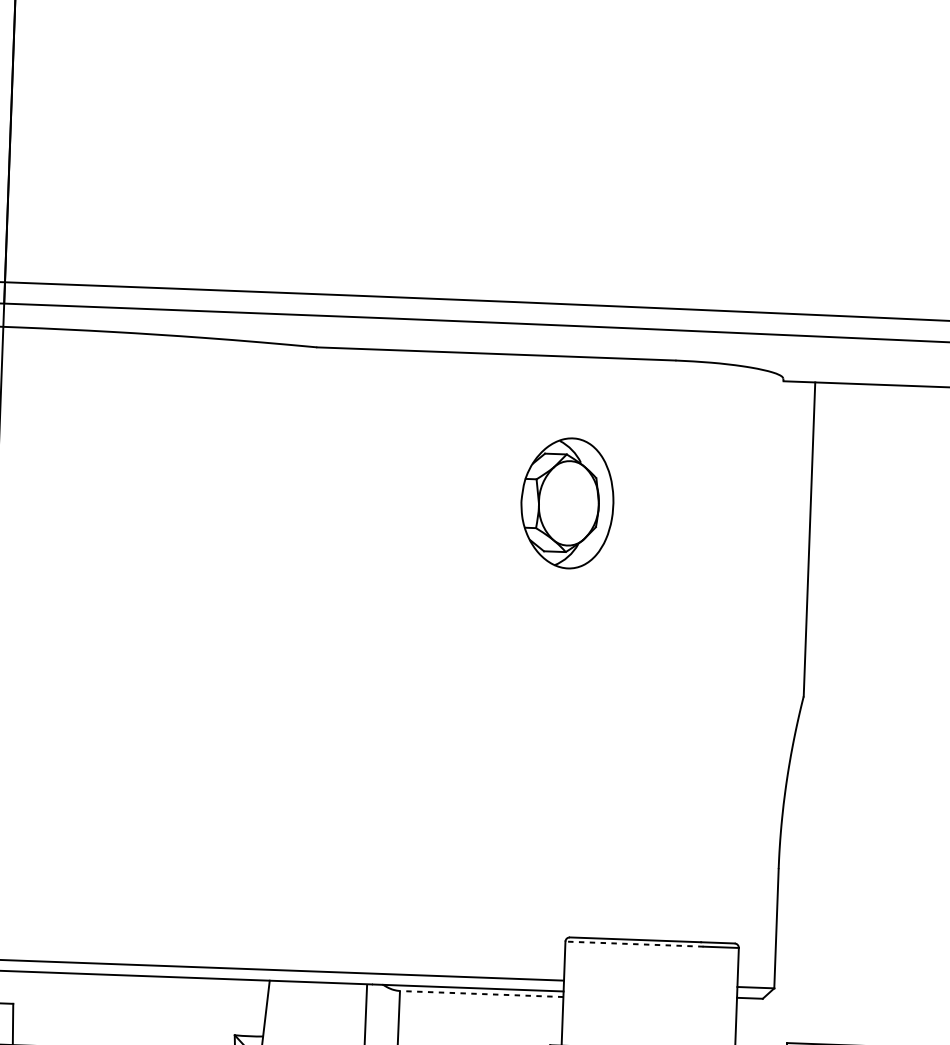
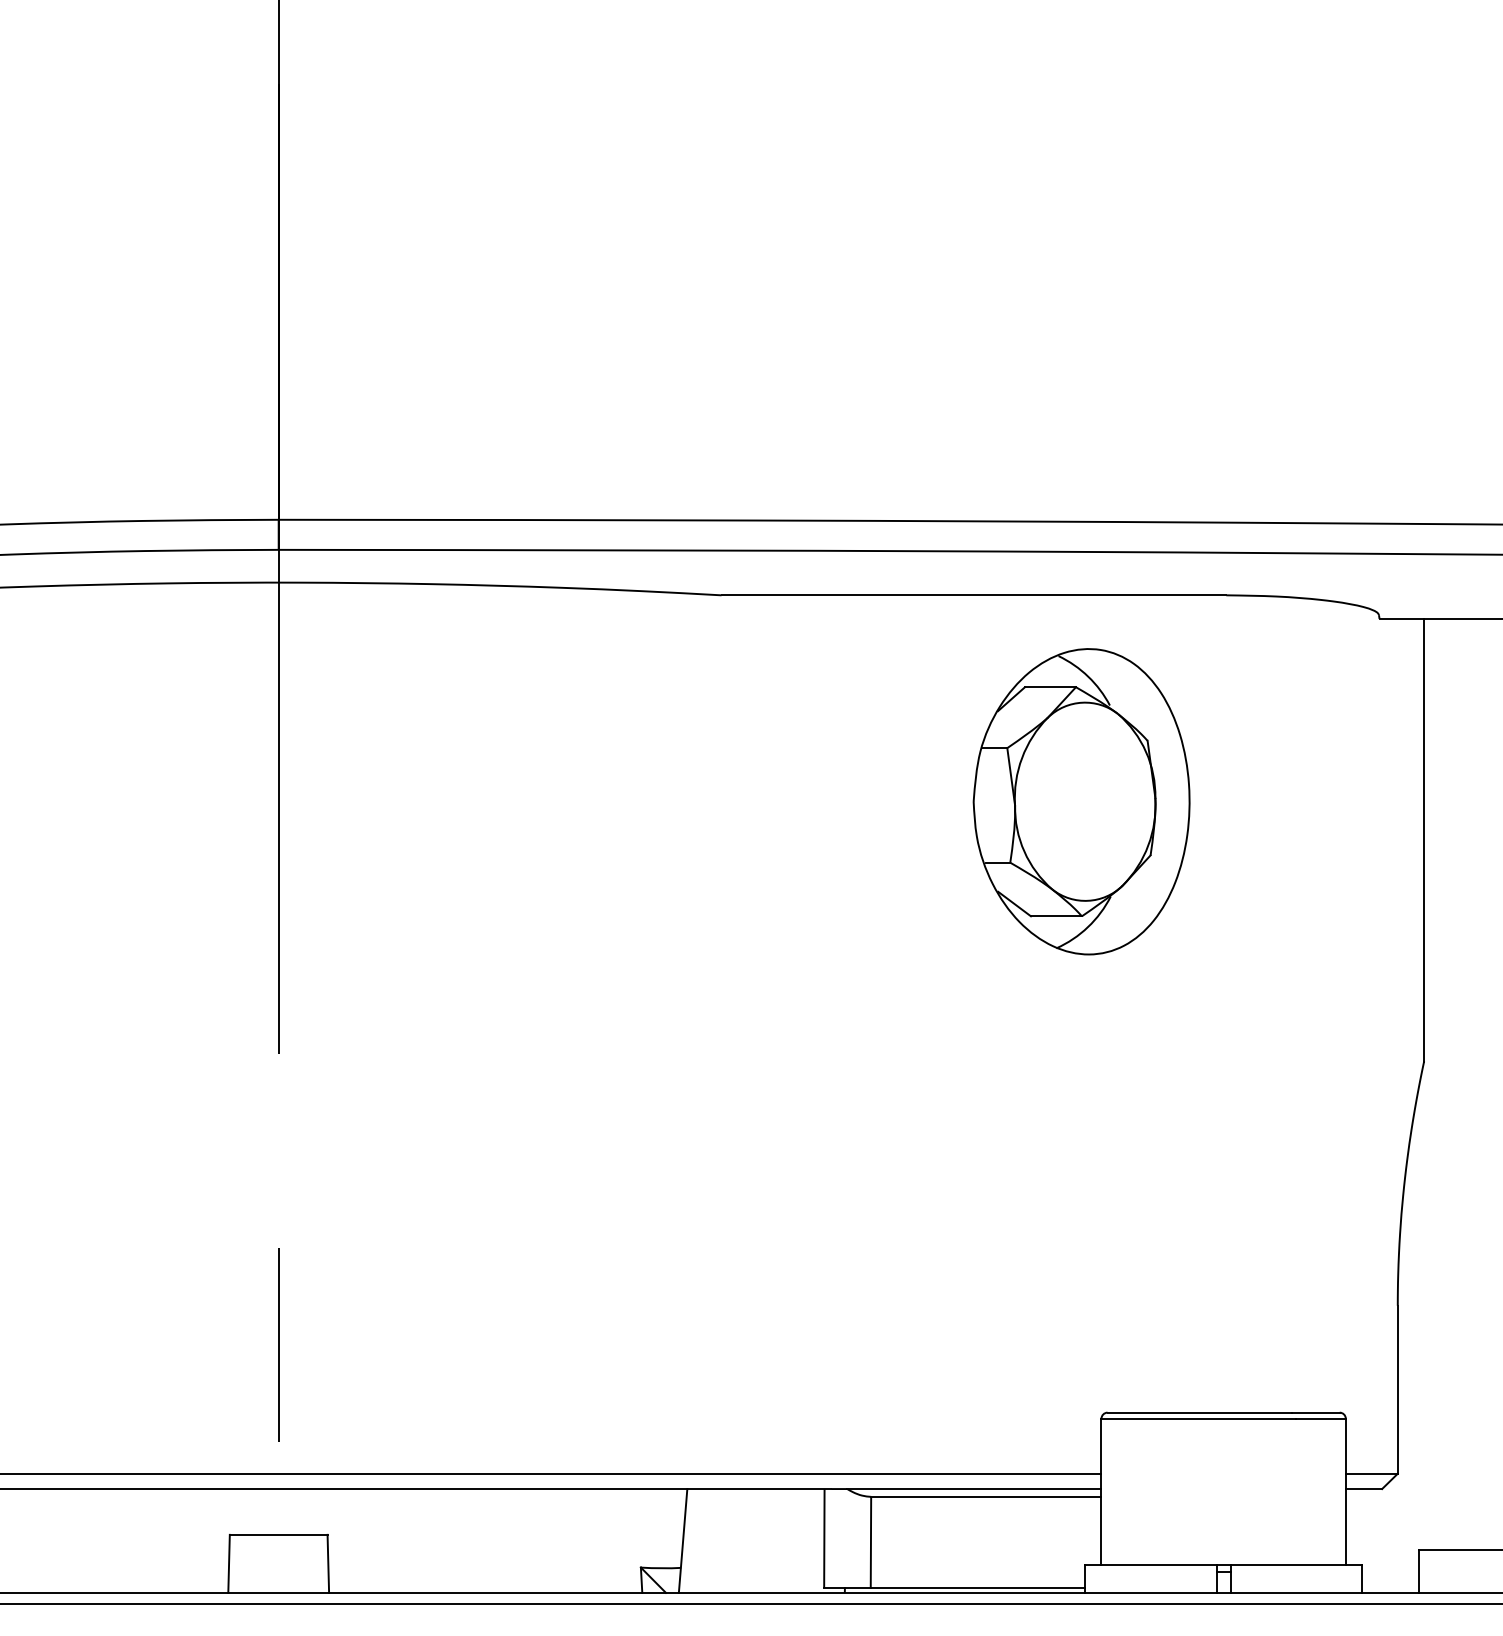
part: (567, 503) -> (1081, 801), size x1.67
line: (634, 943) -> (1198, 1418), dashed -> solid
line: (481, 993) -> (985, 1496), dashed -> solid

